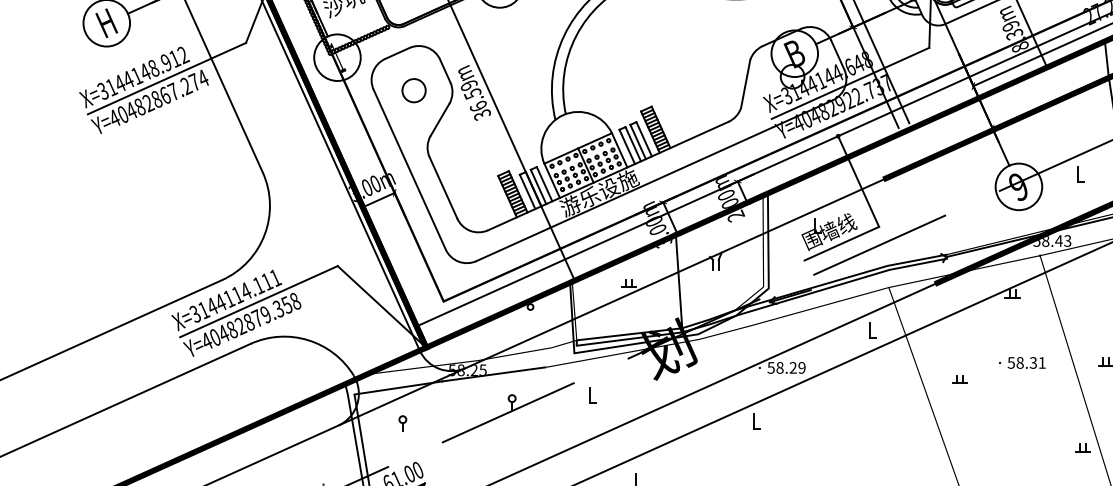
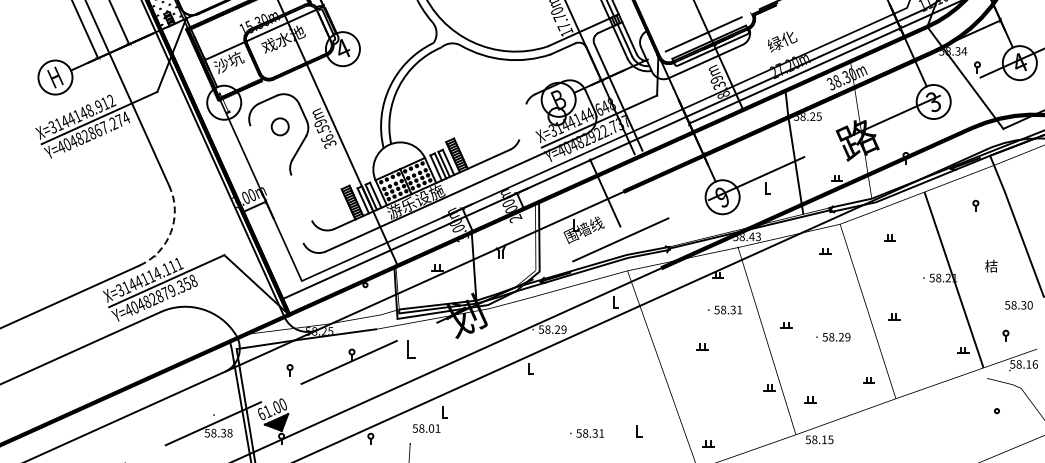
line: (745, 83) -> (522, 121), removed
line: (408, 169) -> (276, 184), removed
line: (443, 187) -> (301, 197), removed
arc: (265, 235) -> (171, 232), solid -> dashed
line: (840, 243) -> (592, 238), removed
text: (1022, 362) -> (725, 309), moved
part: (959, 378) -> (702, 346), moved
part: (592, 395) -> (410, 349), size x1.6
part: (402, 423) -> (289, 370), moved

